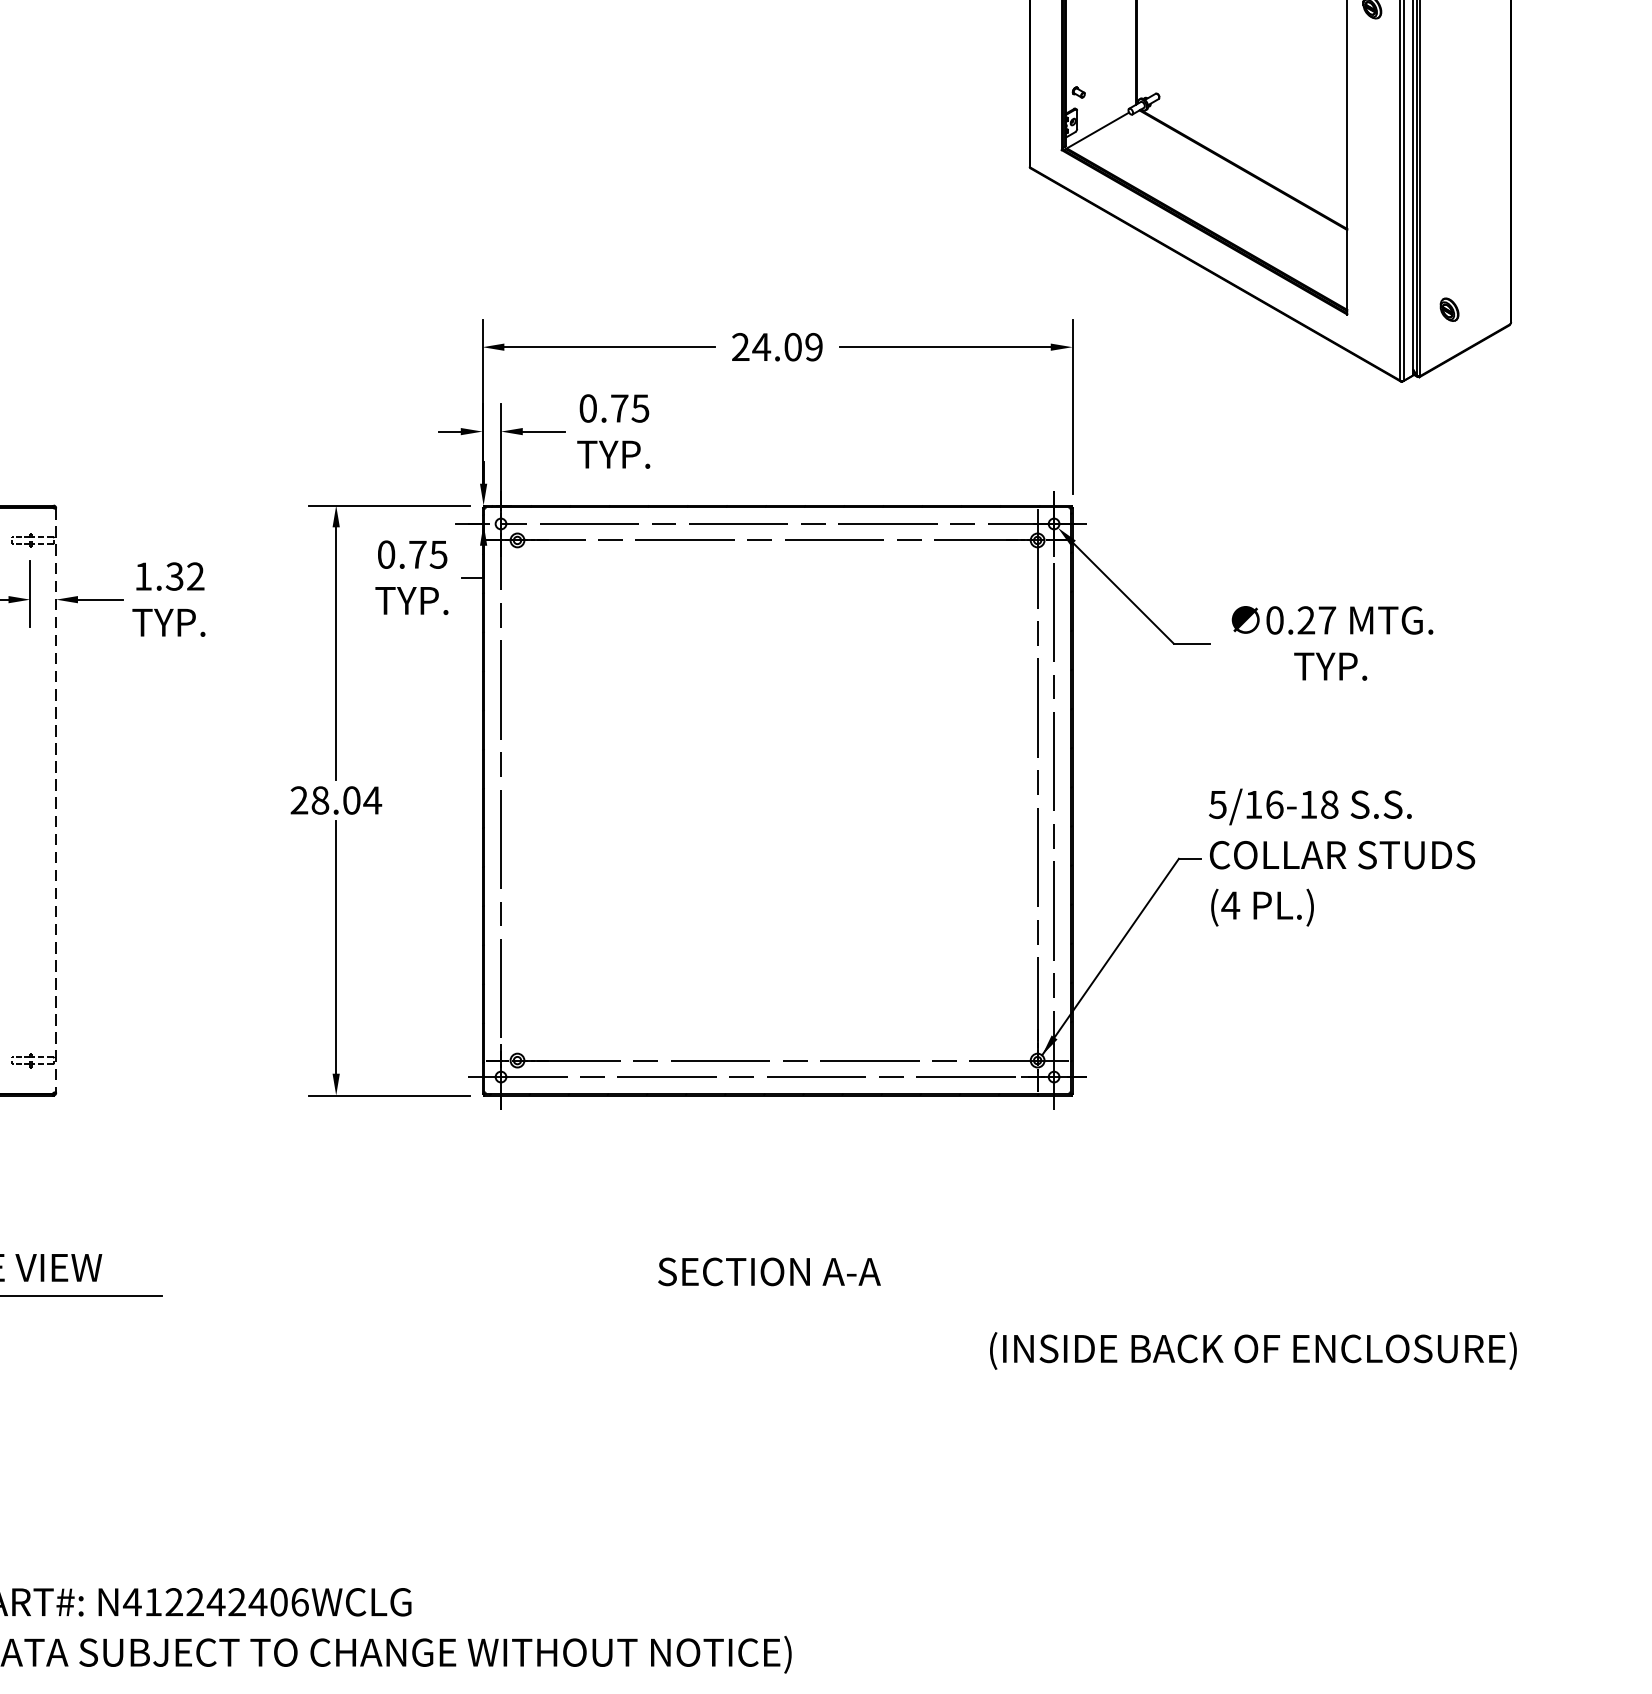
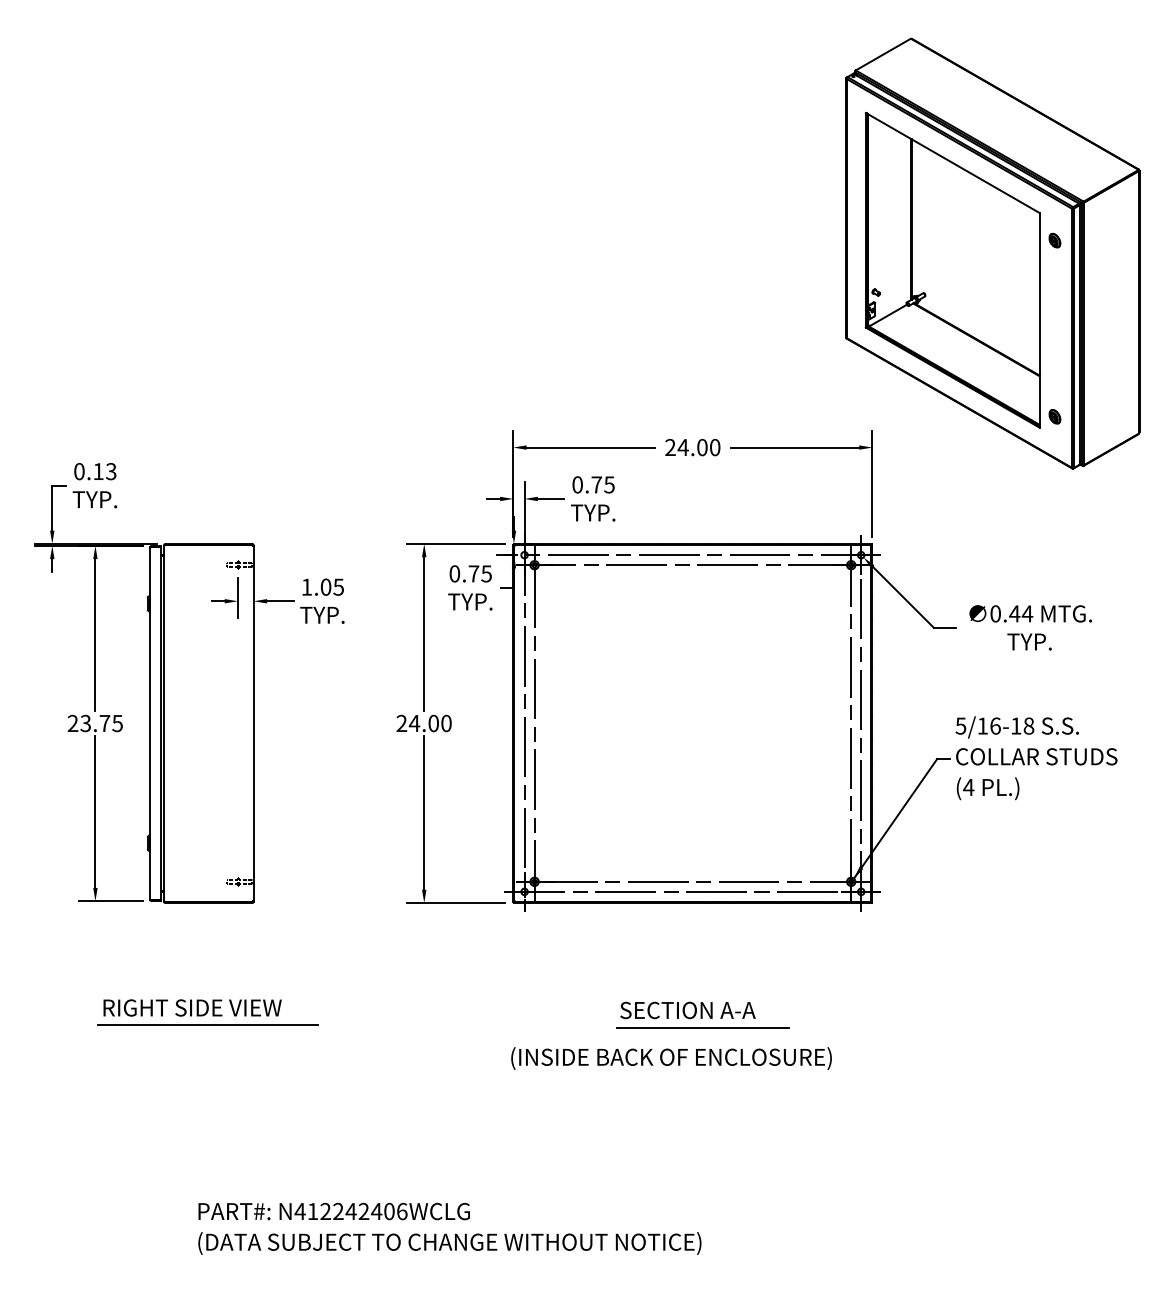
part: (1448, 309) -> (1054, 416), moved
text: (813, 347) -> (714, 447), 24.09 -> 24.00
text: (183, 575) -> (331, 586), 1.32 -> 1.05
text: (1317, 619) -> (1021, 613), 0.27 -> 0.44
line: (55, 800) -> (253, 723), dashed -> solid
text: (346, 800) -> (430, 723), 28.04 -> 24.00
line: (517, 800) -> (534, 723), added
line: (793, 1299) -> (702, 1027), added
text: (1253, 1350) -> (671, 1058), moved

